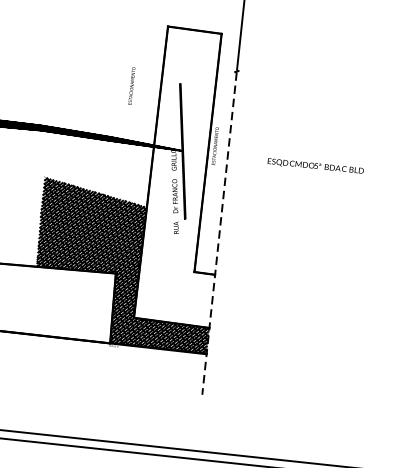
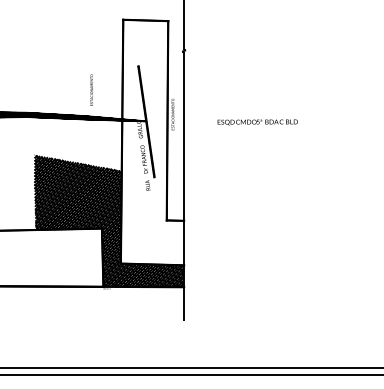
text: (131, 85) -> (91, 89), moved
line: (219, 233) -> (184, 186), dashed -> solid

